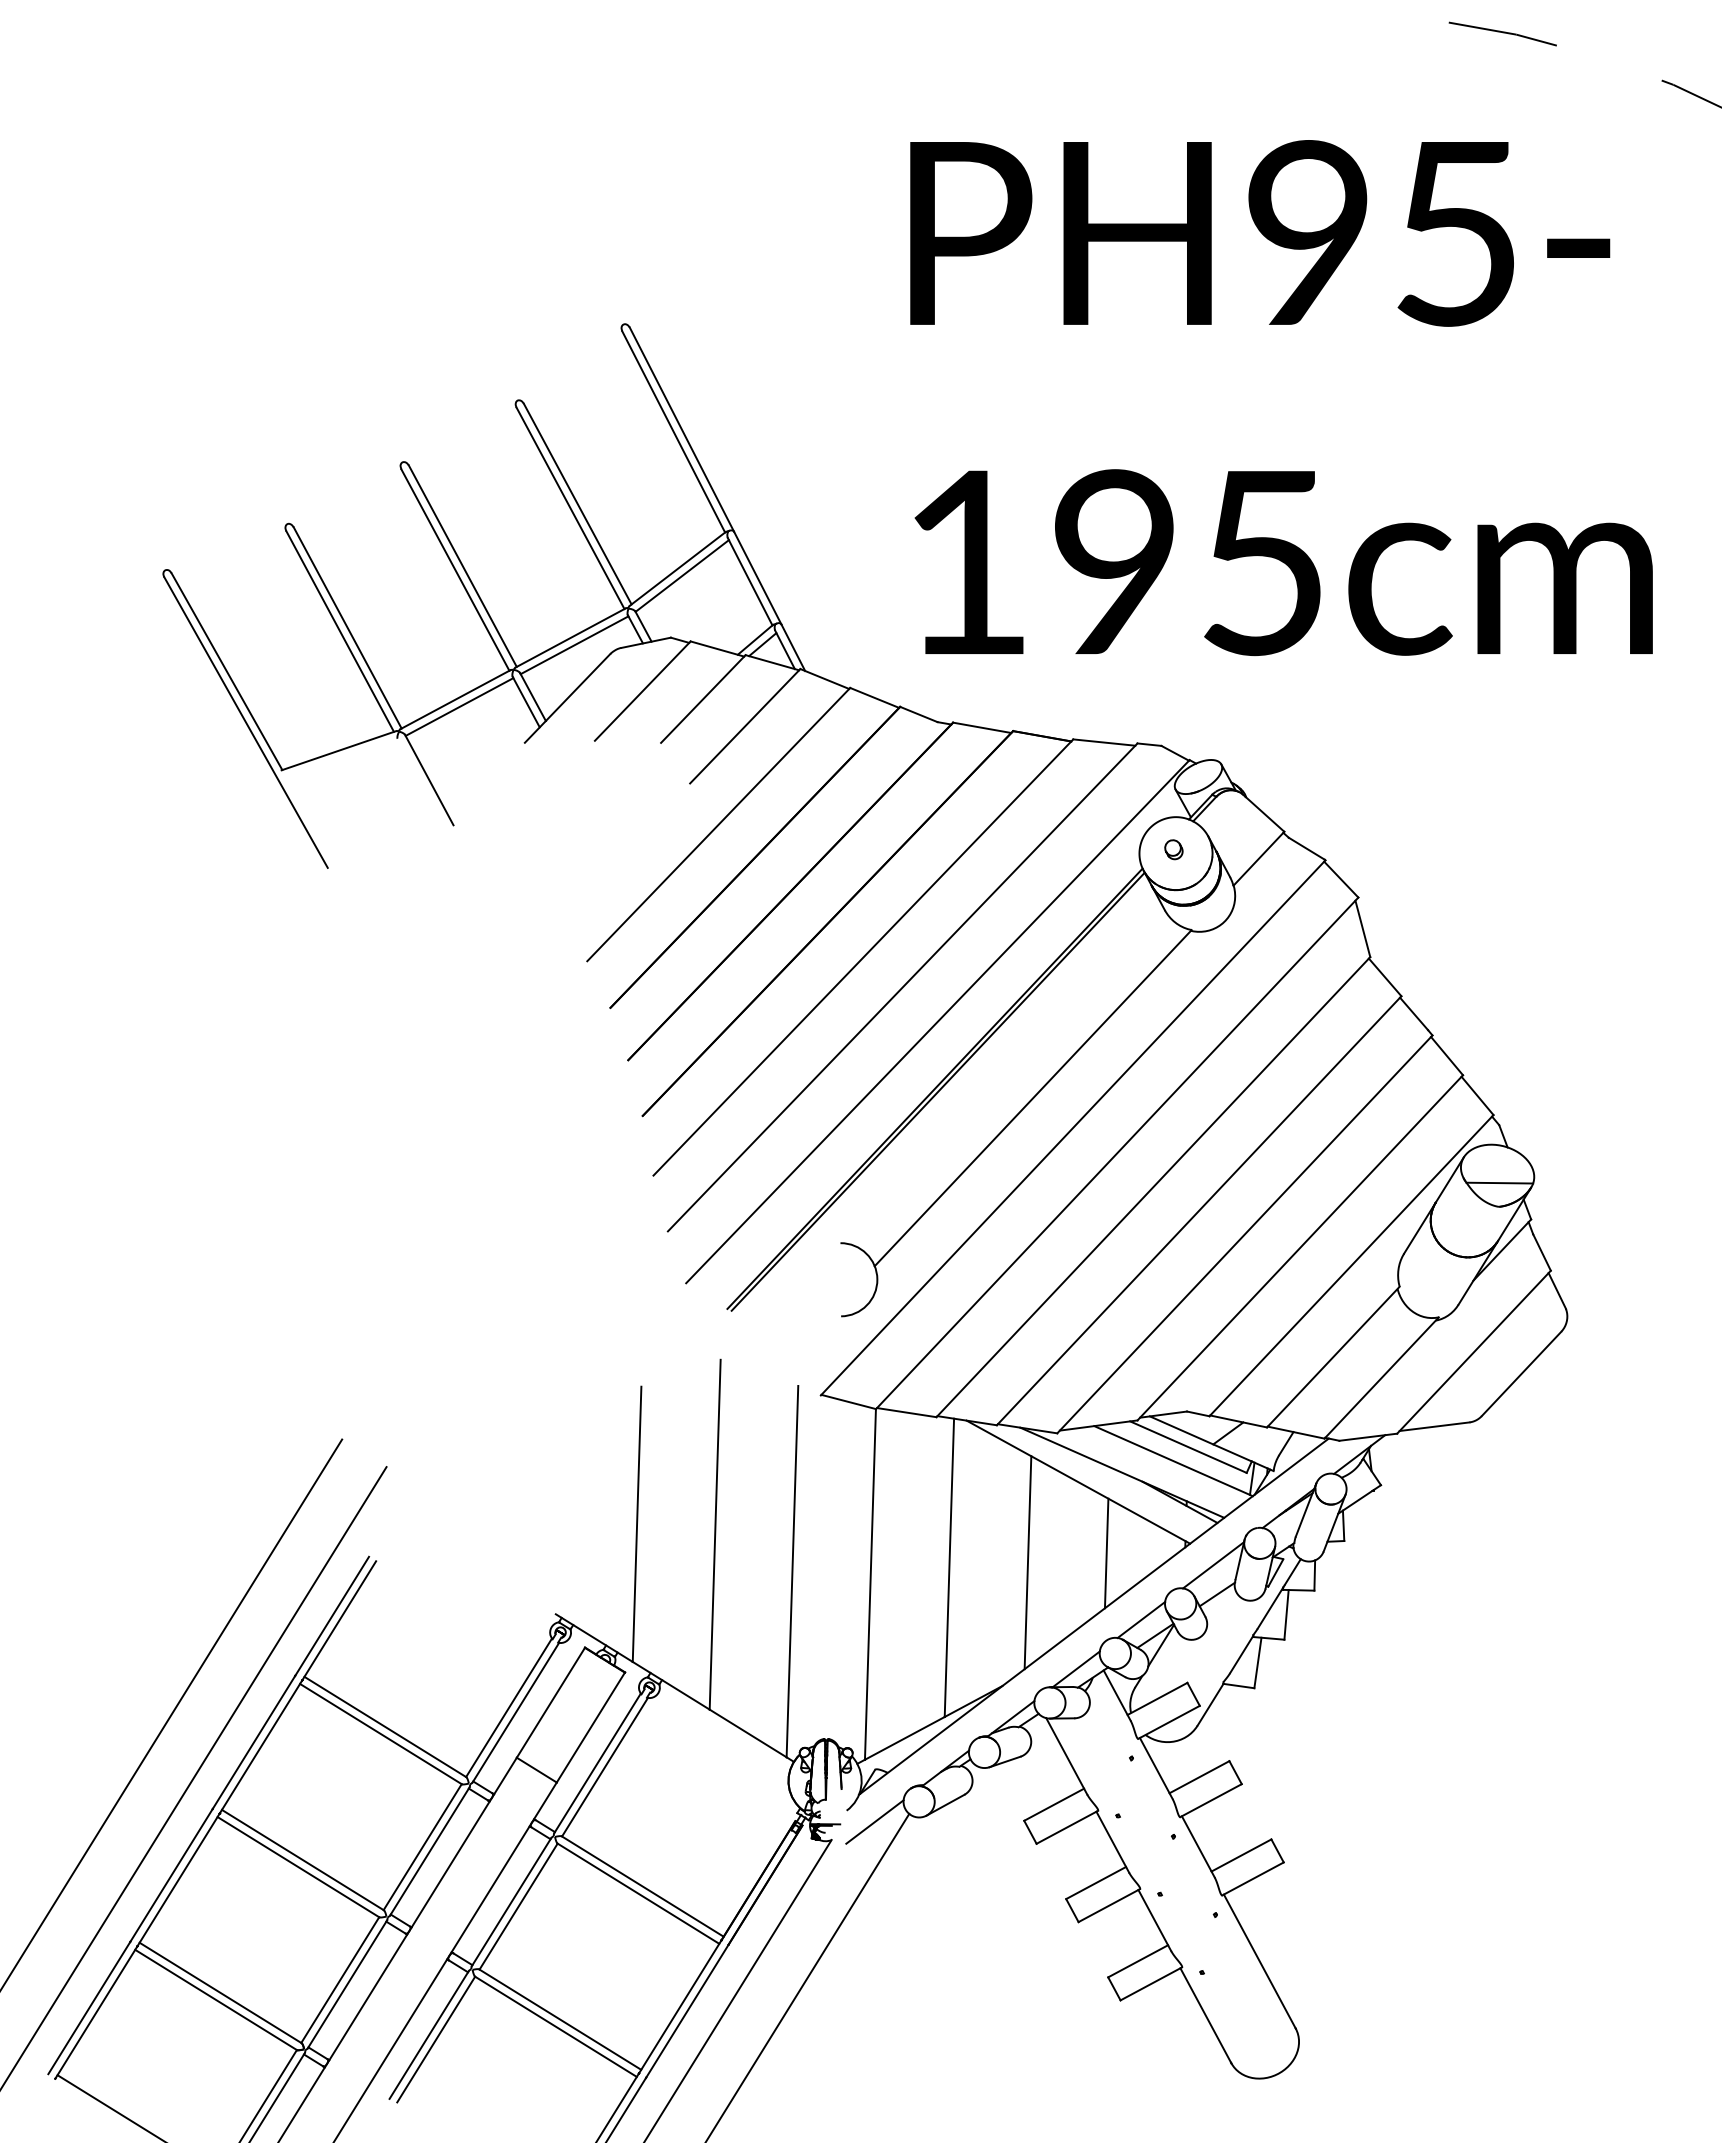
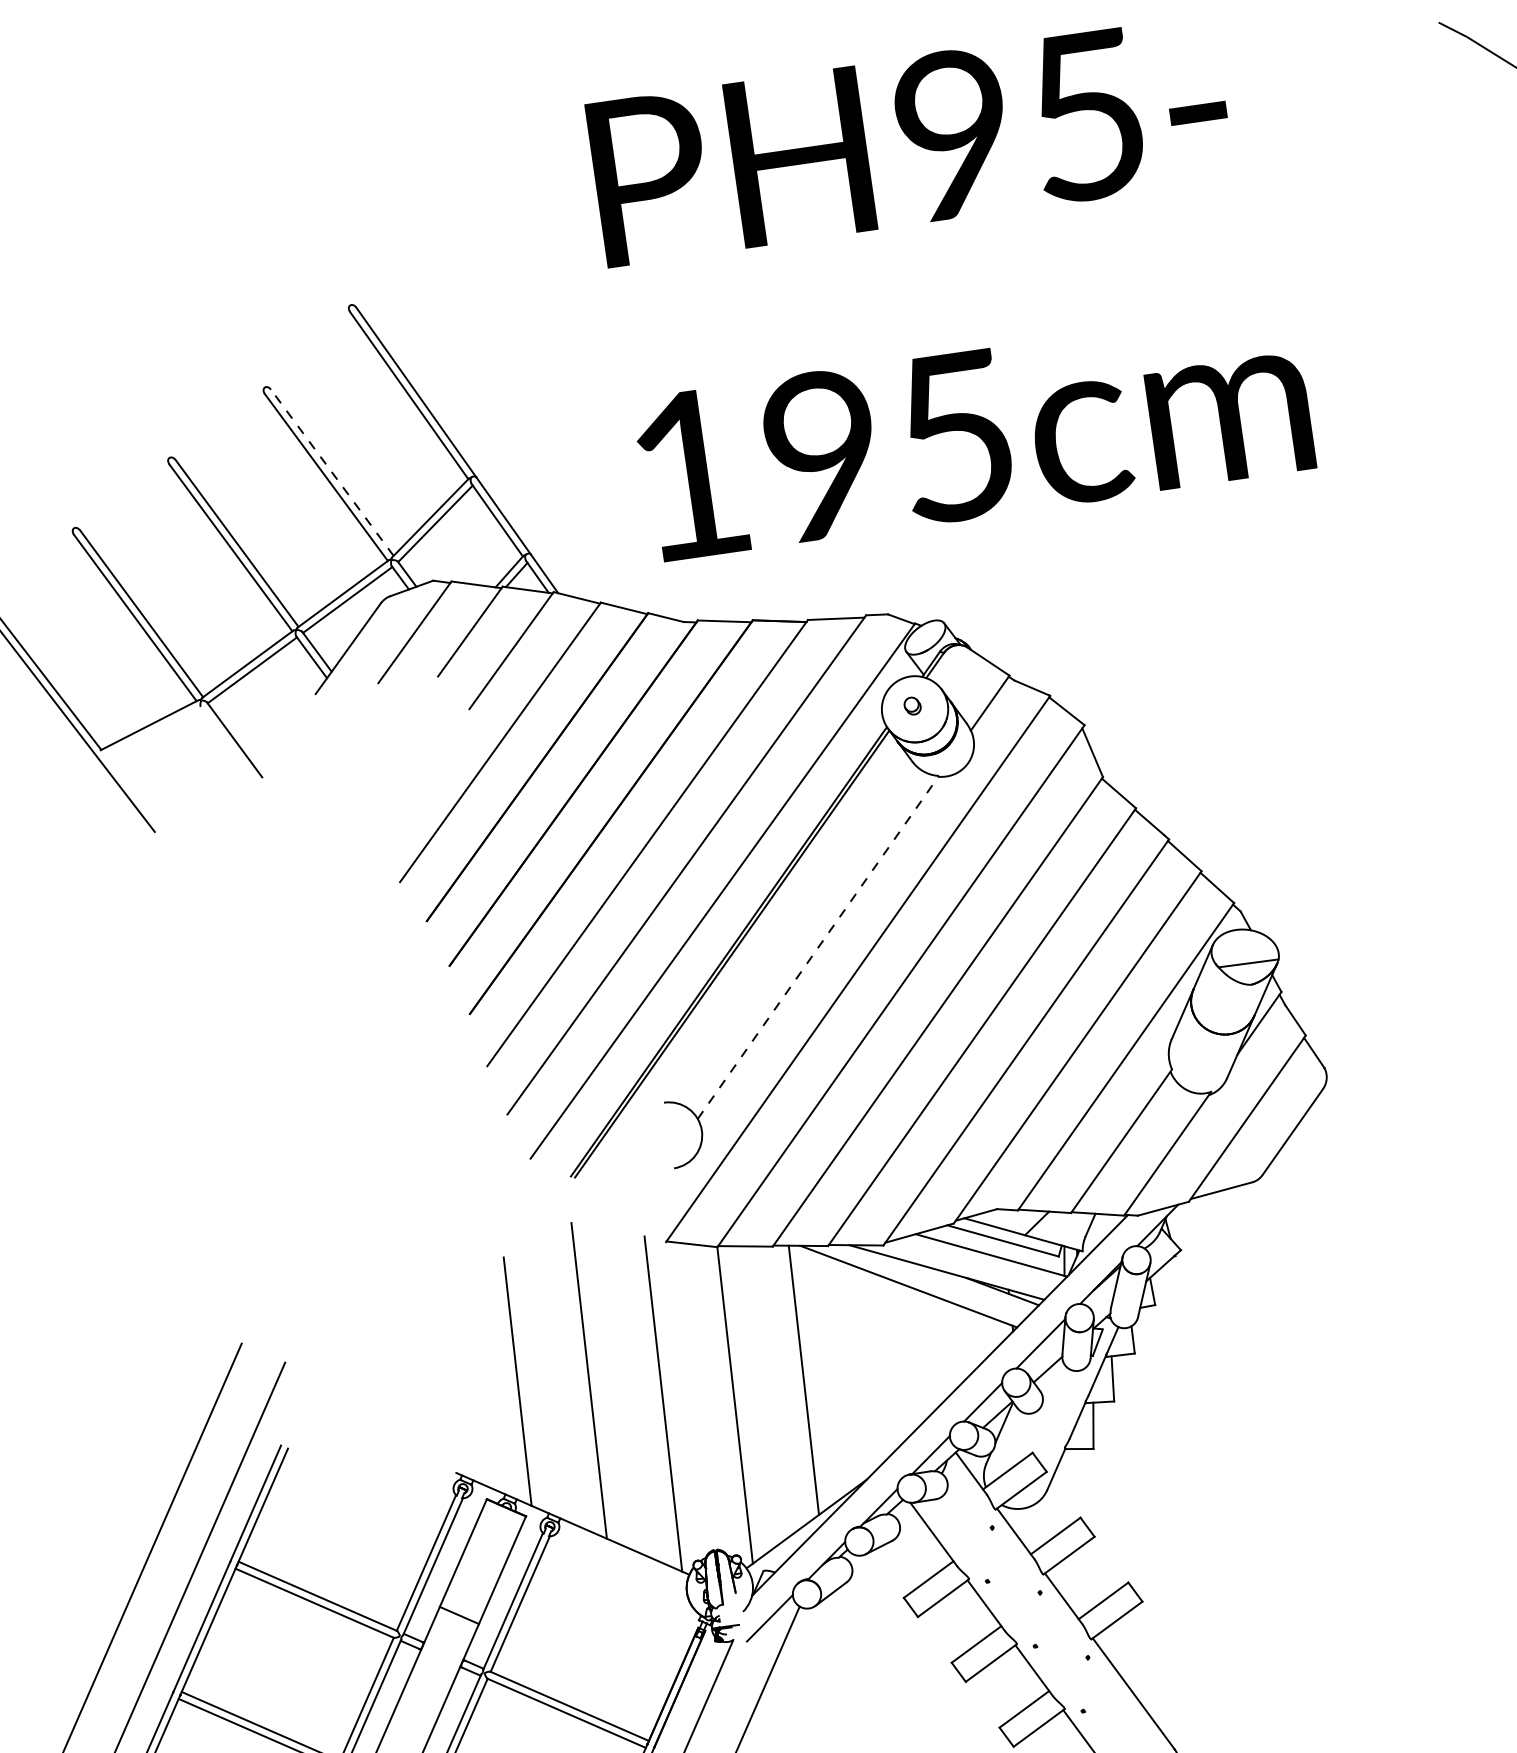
line: (577, 504) -> (332, 473), solid -> dashed
line: (1033, 1098) -> (818, 947), solid -> dashed
line: (1106, 1553) -> (943, 1347), removed
line: (1027, 1562) -> (873, 1365), removed

